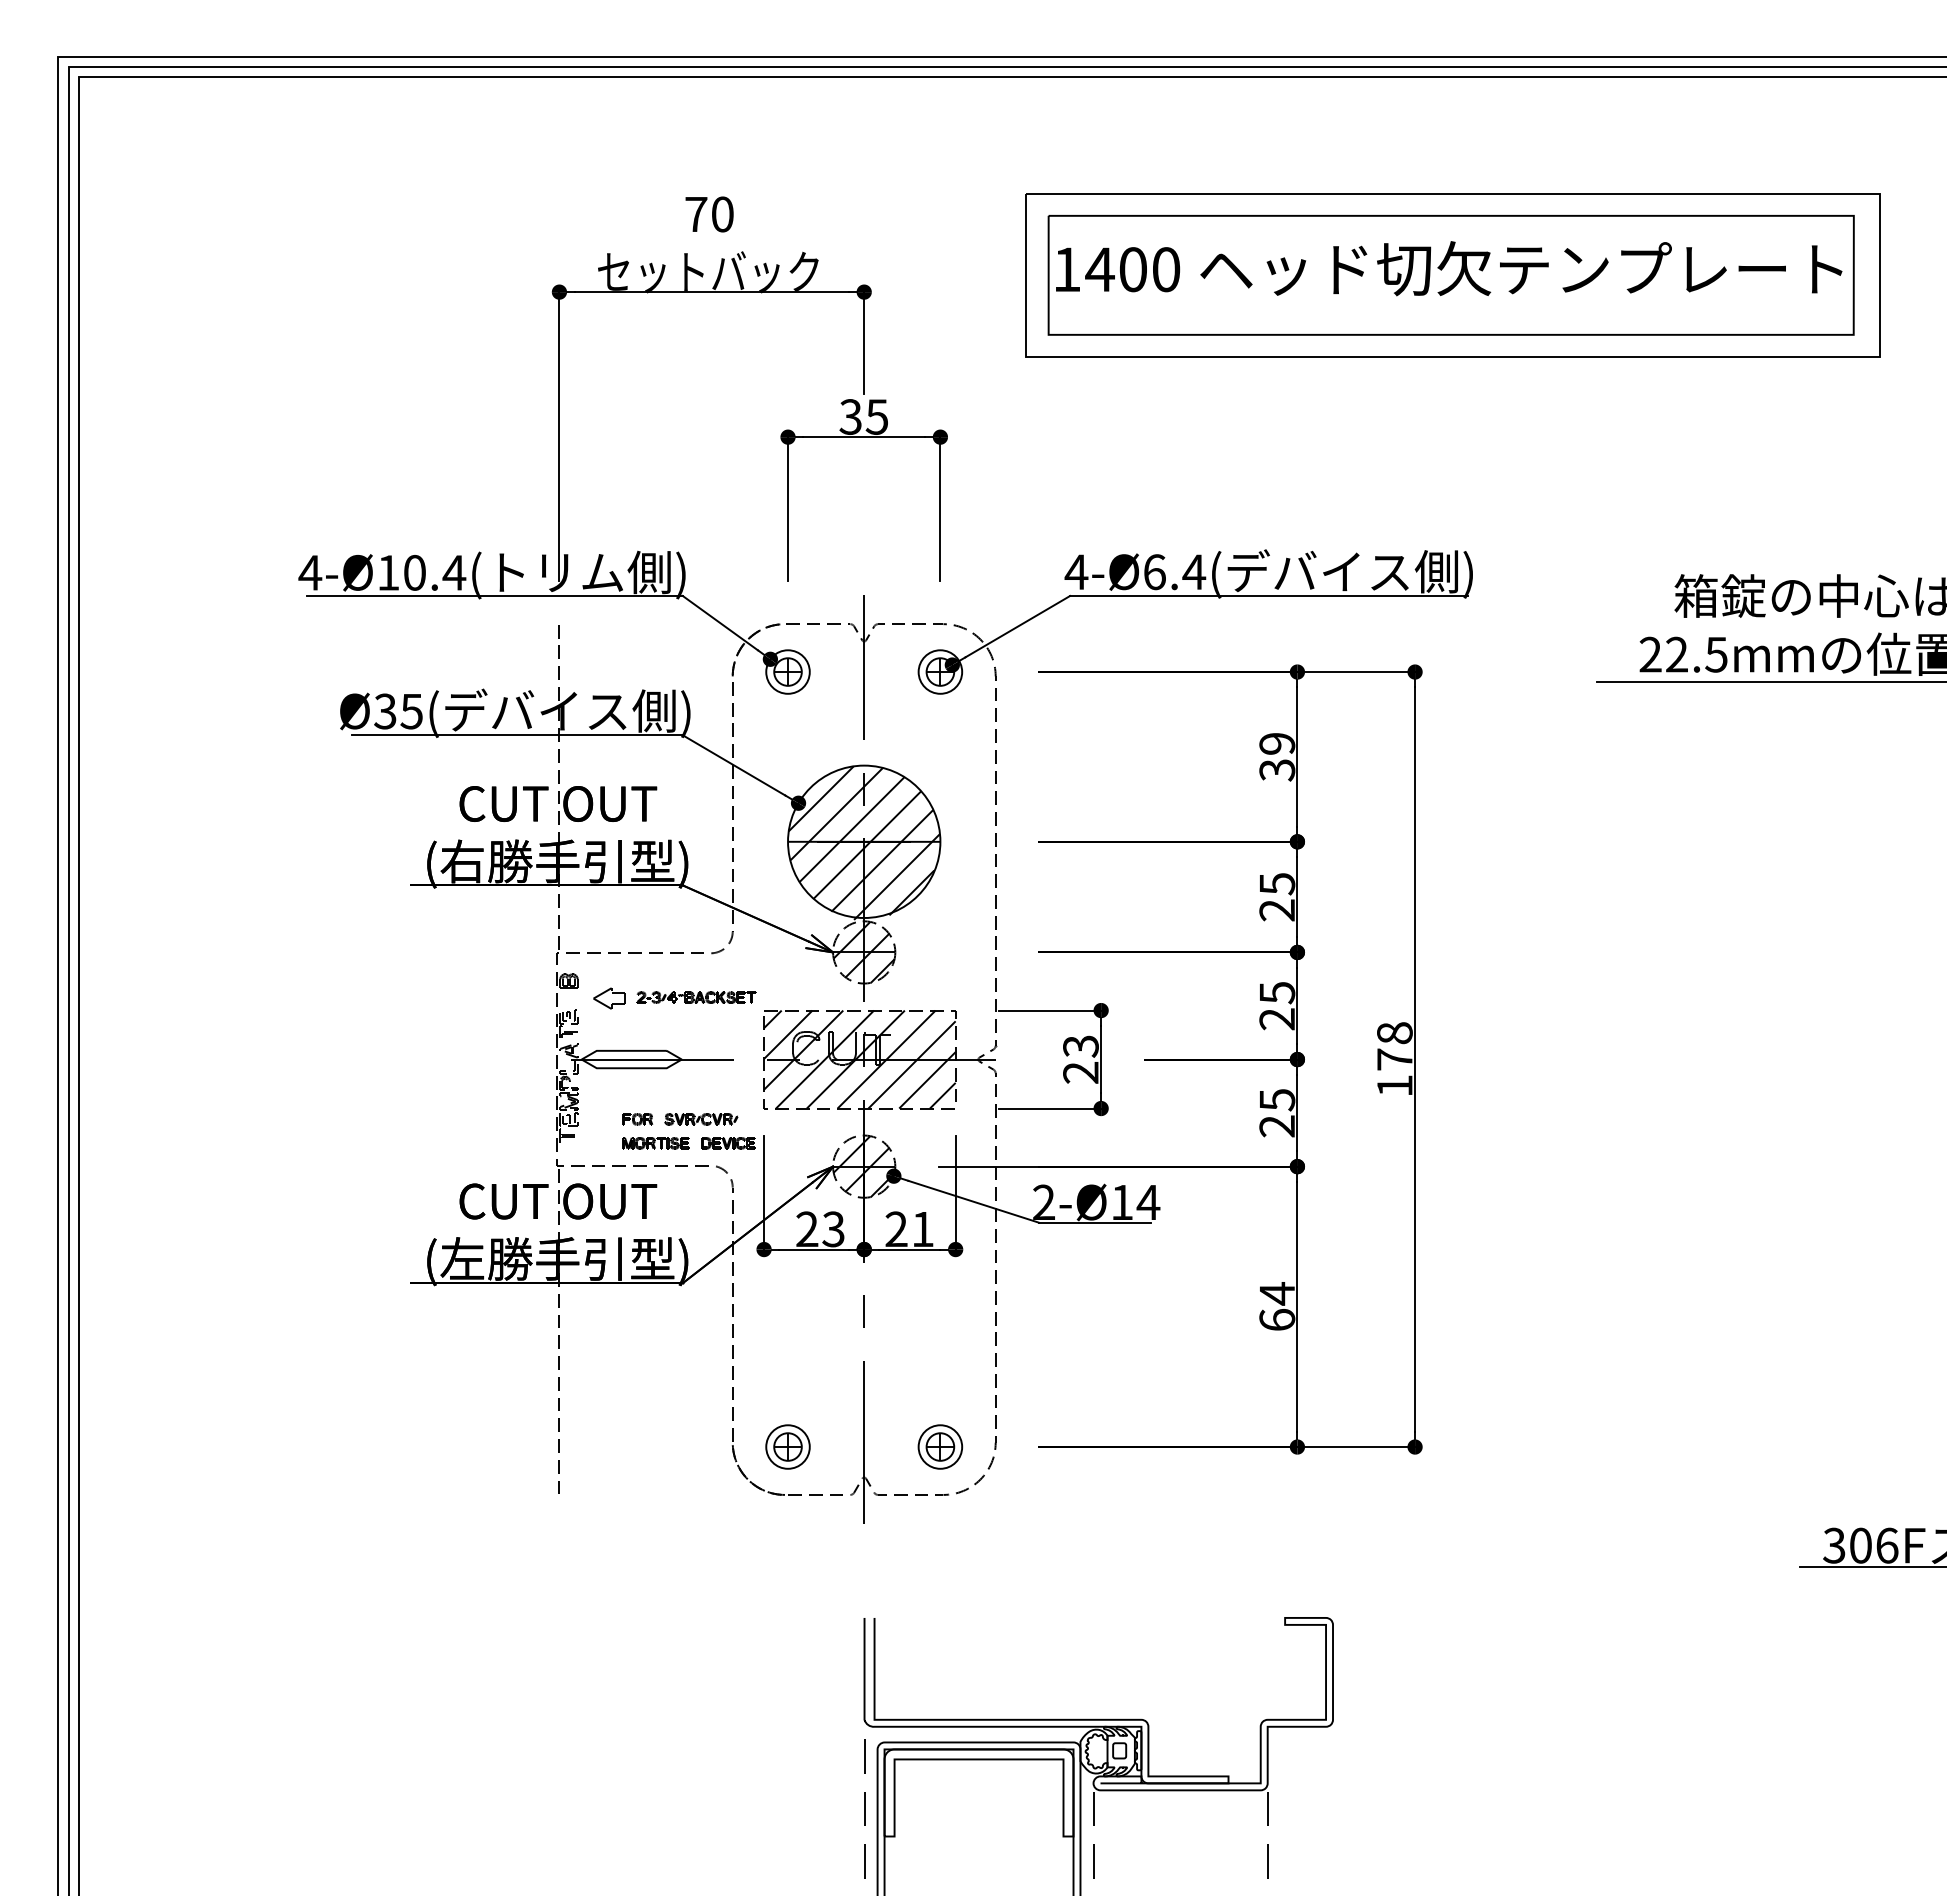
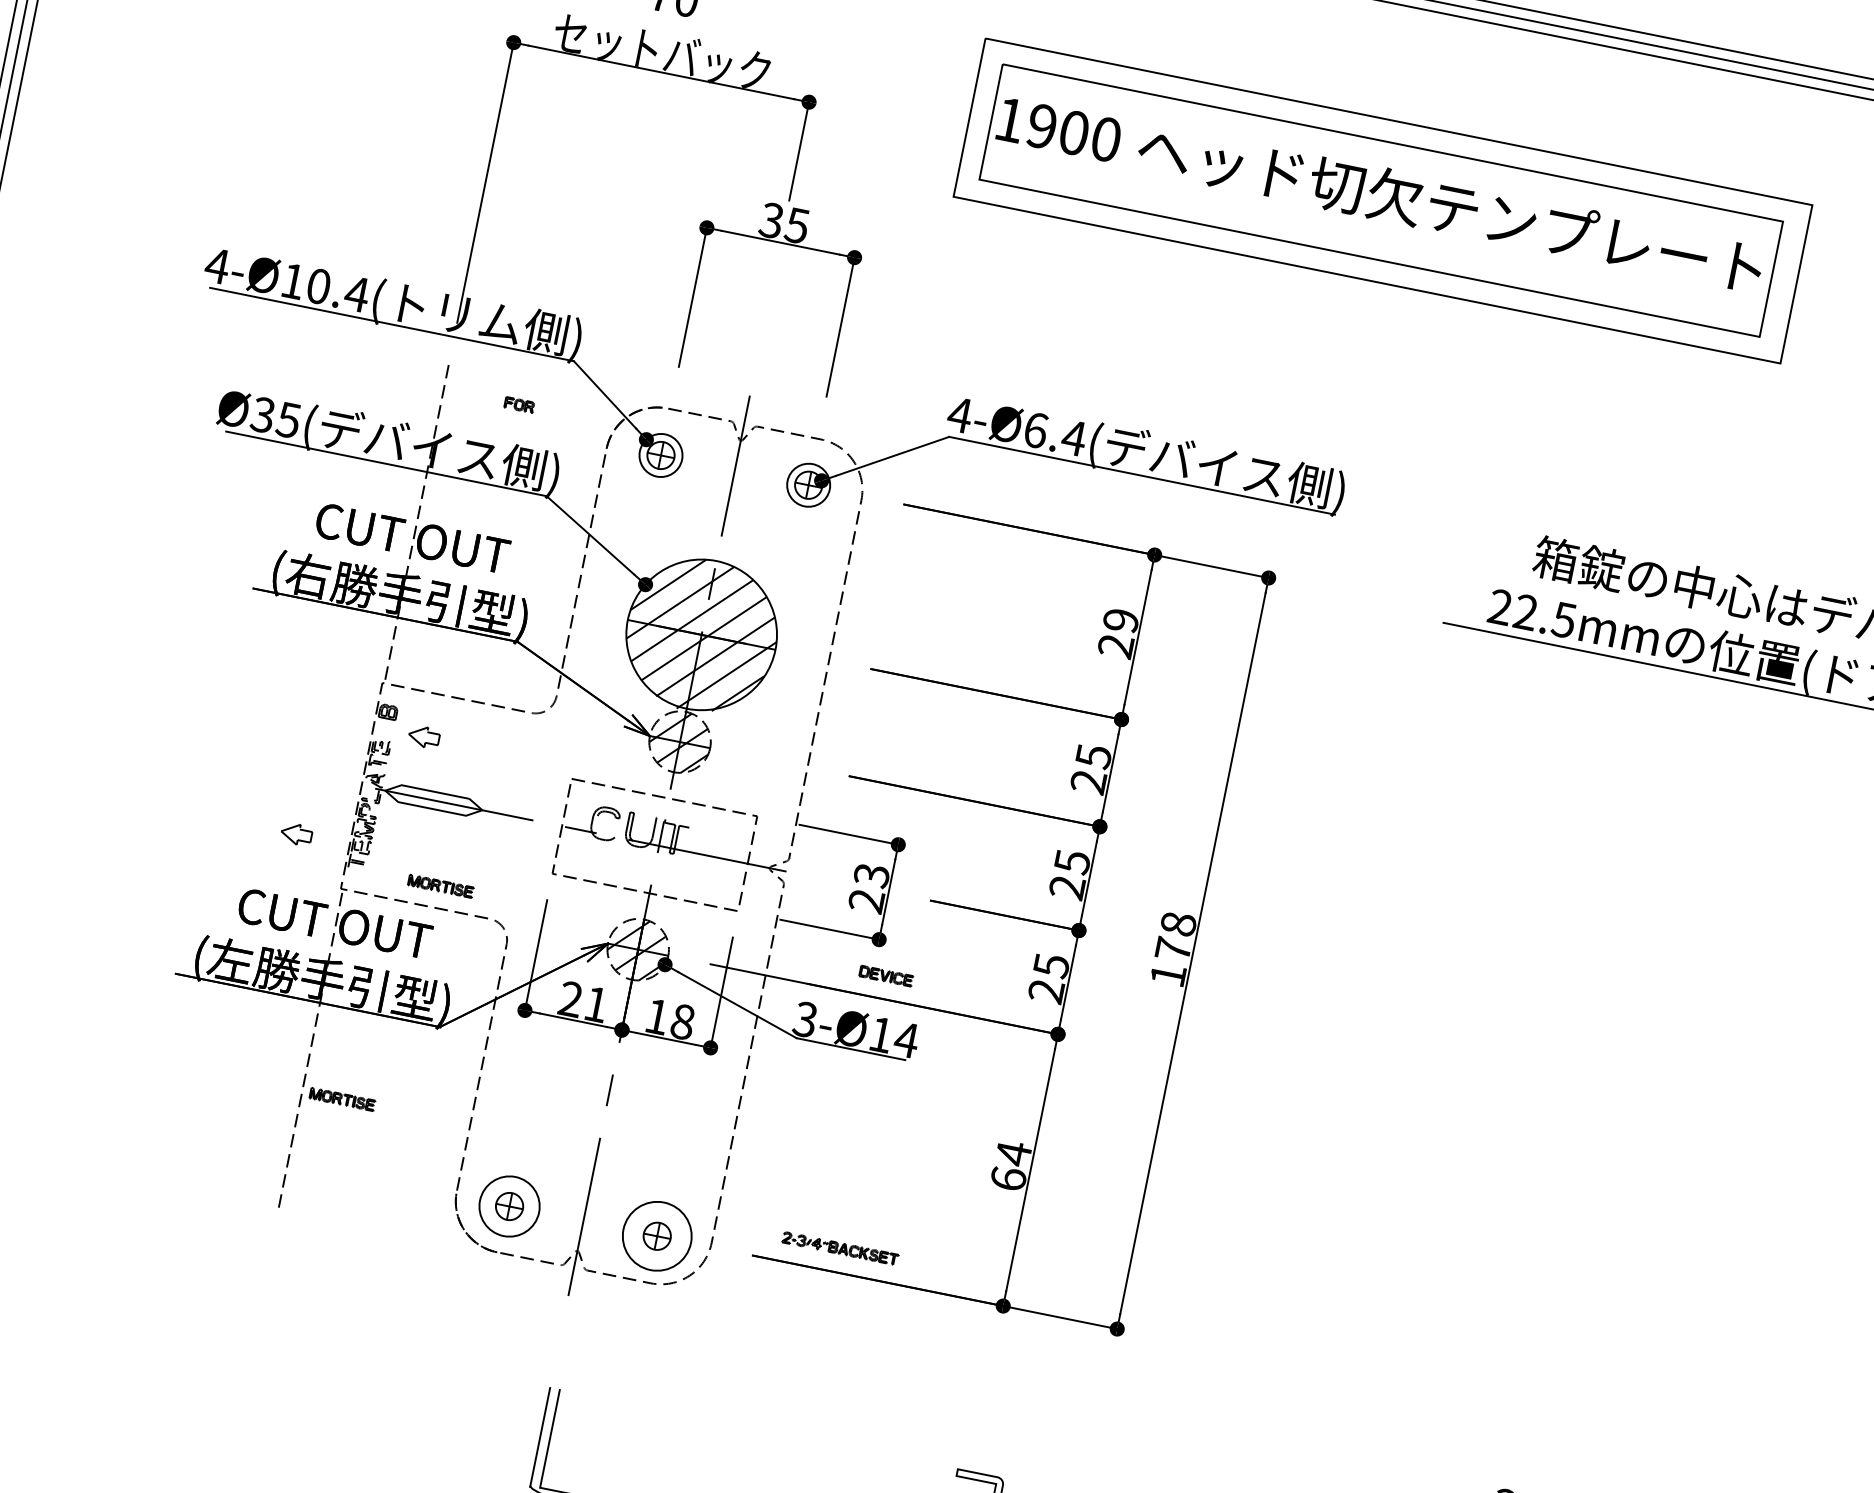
text: (1099, 269) -> (1041, 126), 1400 -> 1900
text: (1277, 770) -> (1116, 646), 39 -> 29
part: (696, 997) -> (840, 1248), moved
hatch: (859, 1059) -> (654, 844), removed
part: (637, 1119) -> (519, 405), moved
part: (701, 1119) -> (489, 872), removed
part: (502, 1120) -> (296, 834), added
part: (728, 1143) -> (886, 976), moved
text: (1043, 1202) -> (804, 1019), 2-Ø14 -> 3-Ø14
text: (833, 1229) -> (596, 1004), 23 -> 21
text: (909, 1229) -> (669, 1019), 21 -> 18
part: (600, 1374) -> (342, 1099), added
circle: (787, 1446) -> (509, 1205), size x1.4
circle: (940, 1446) -> (657, 1235), size x1.6

